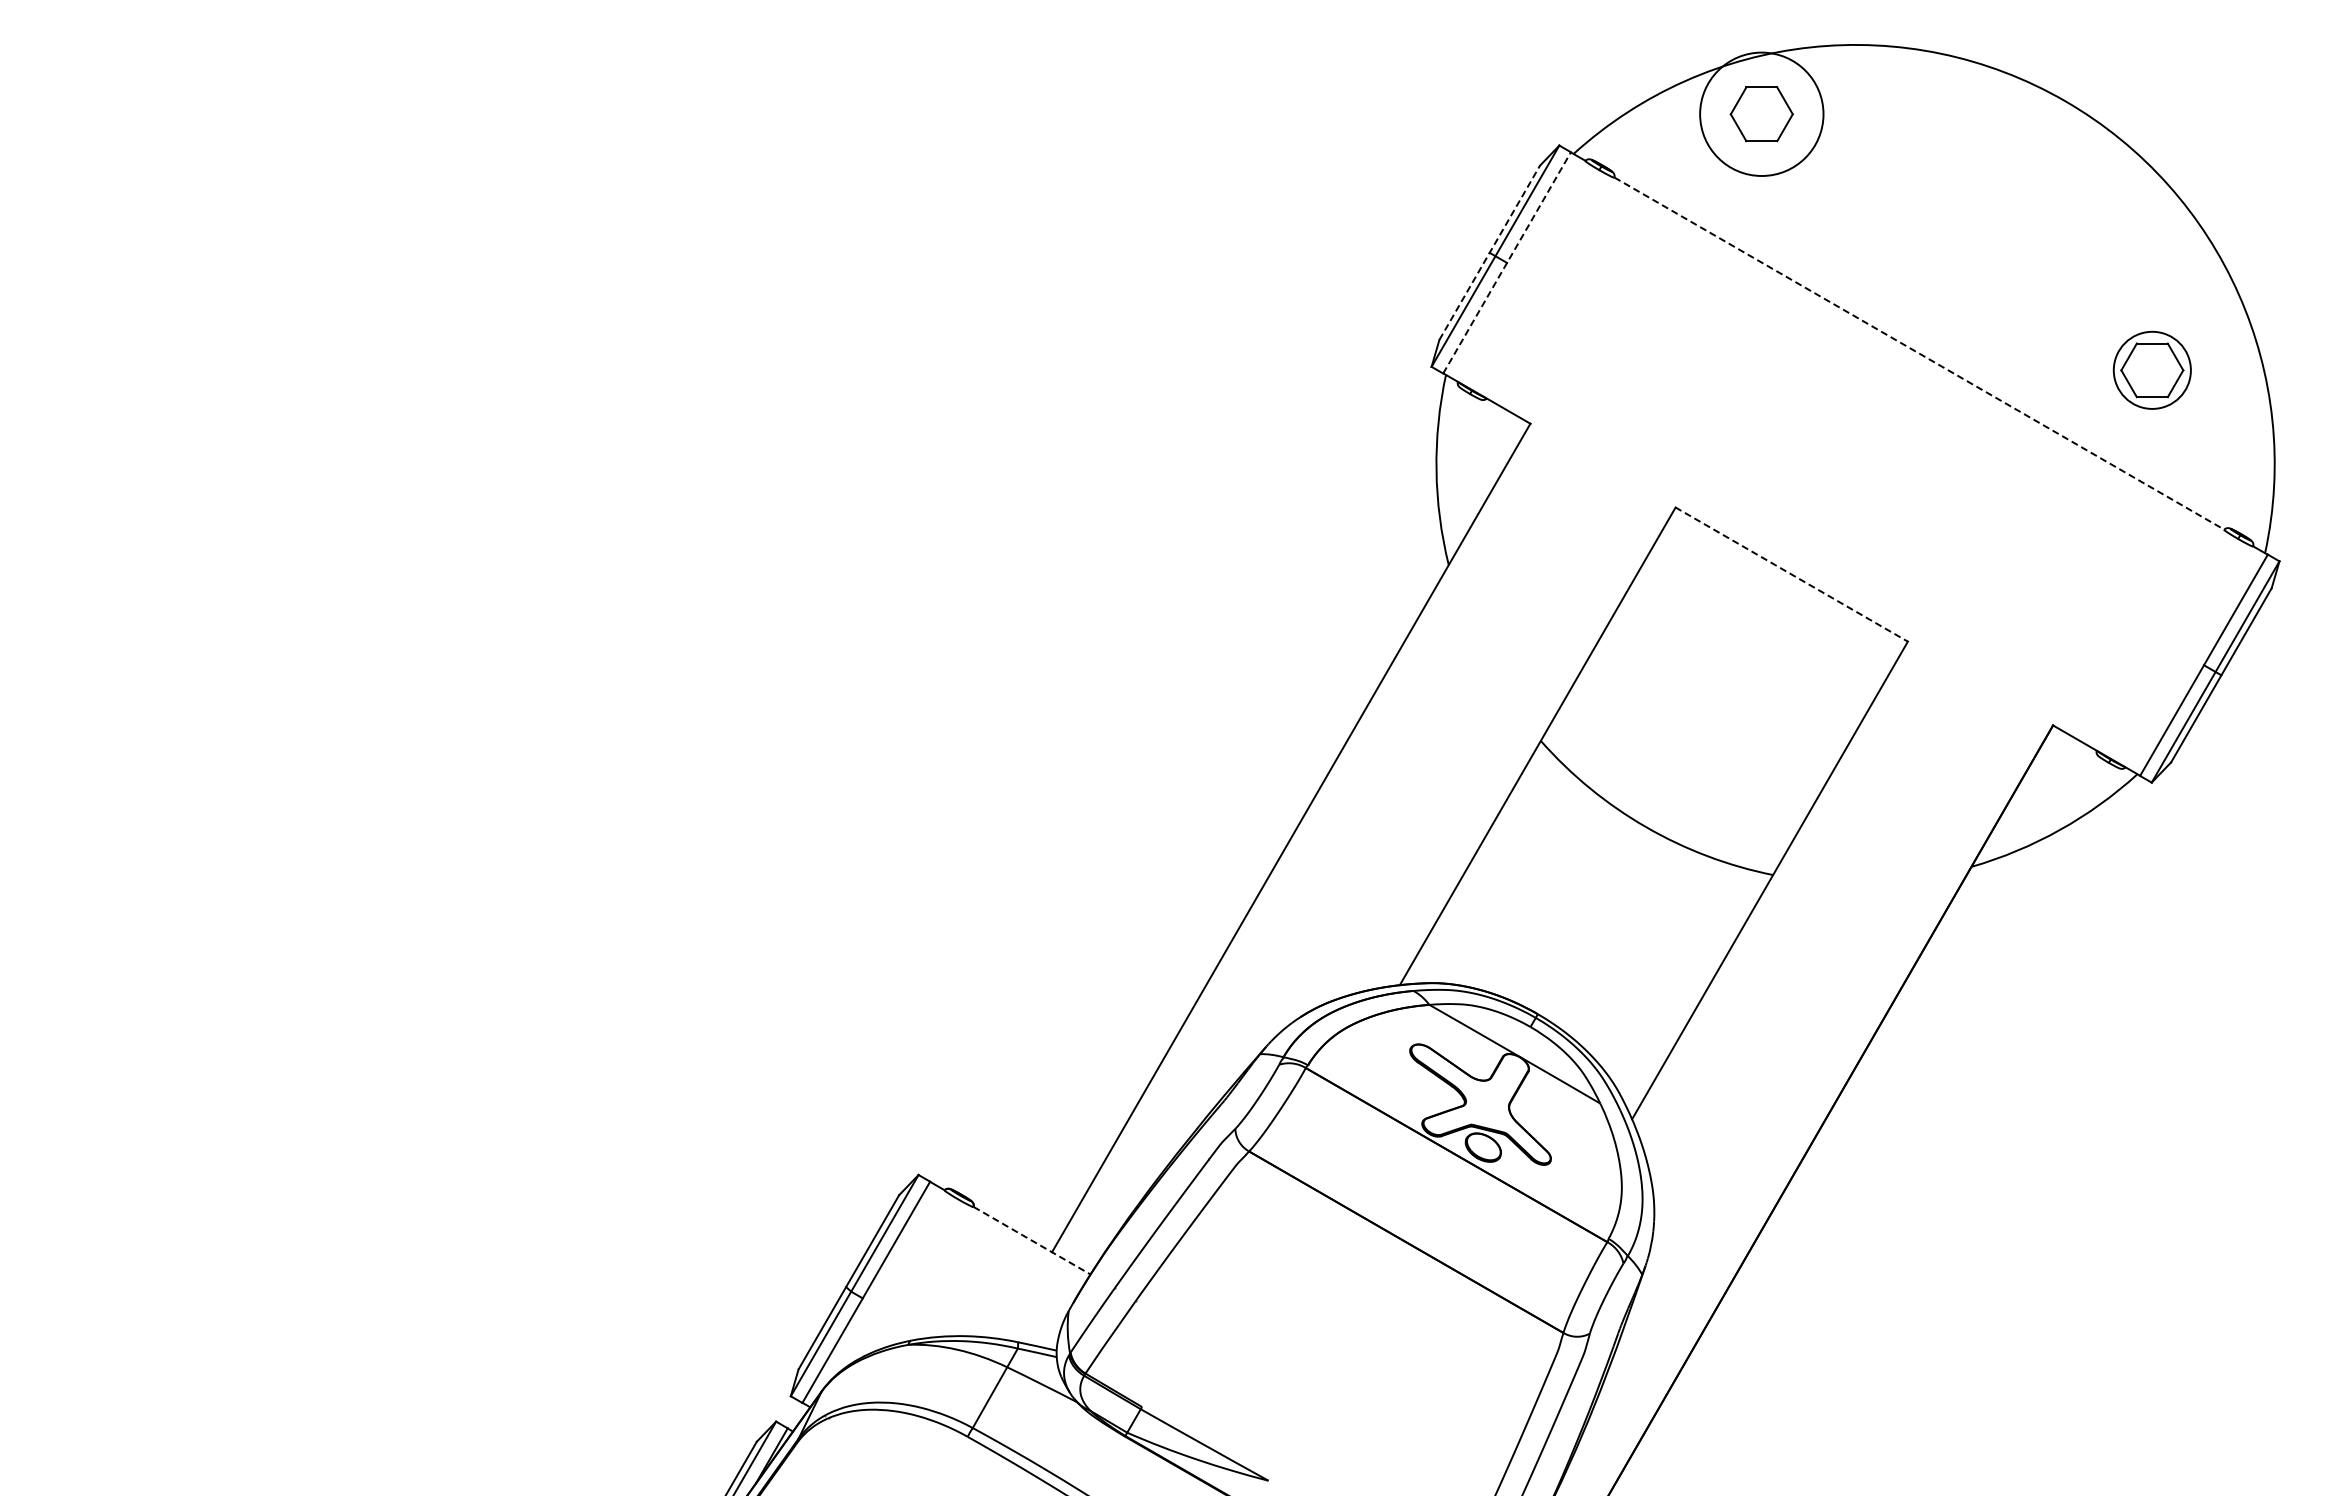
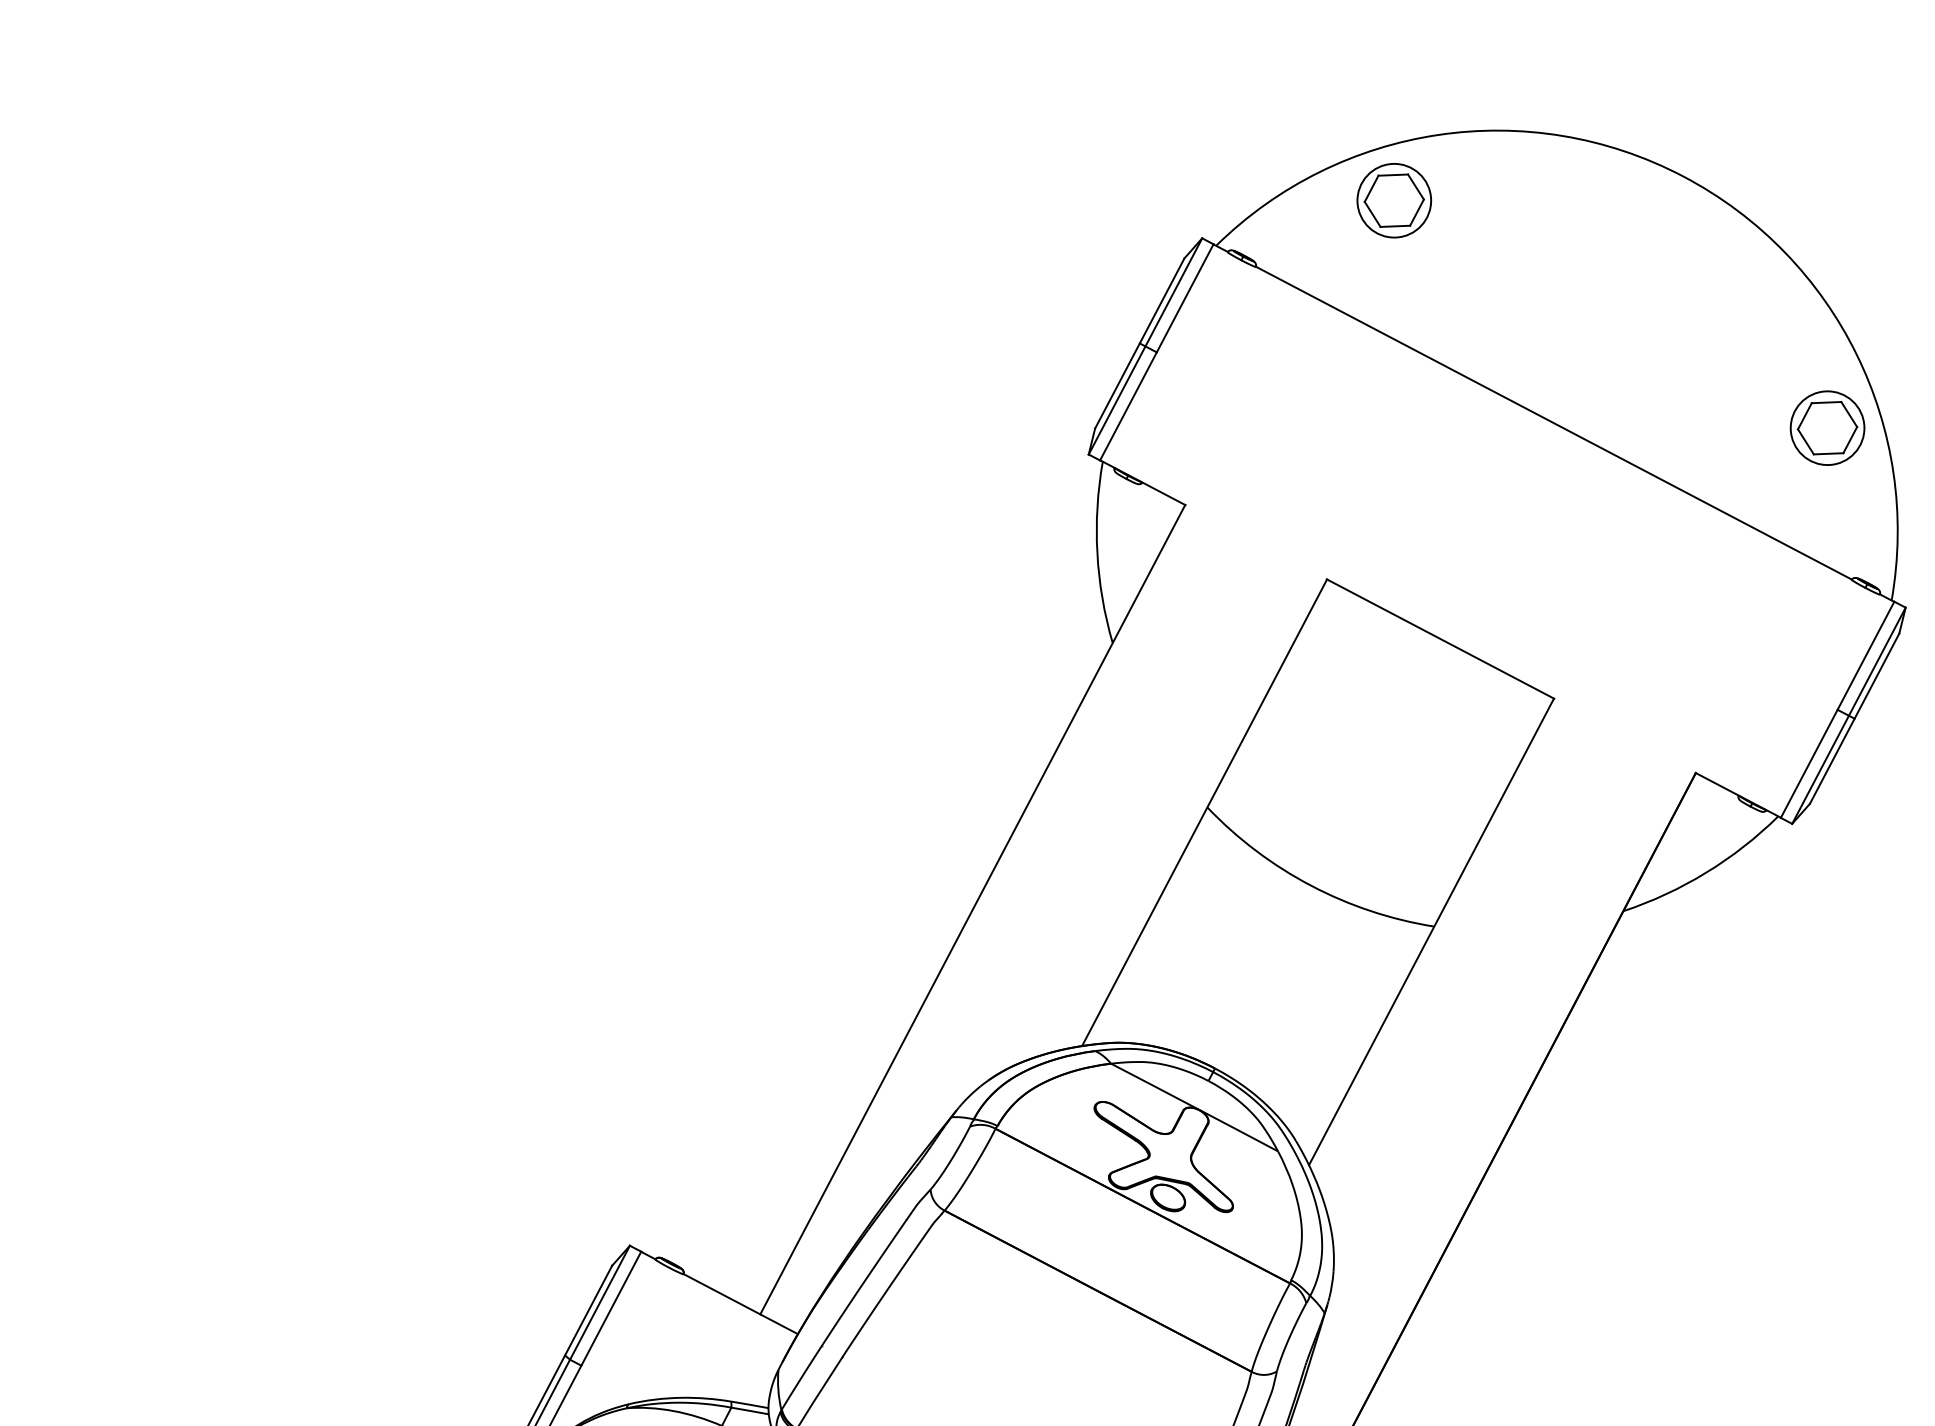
circle: (1761, 113) -> (1393, 199), size x0.62
line: (1489, 252) -> (1139, 343), dashed -> solid
line: (1507, 262) -> (1157, 351), dashed -> solid
line: (1919, 353) -> (1554, 423), dashed -> solid
part: (2151, 369) -> (1826, 427), moved
line: (1792, 574) -> (1441, 638), dashed -> solid
line: (1032, 1240) -> (741, 1303), dashed -> solid

